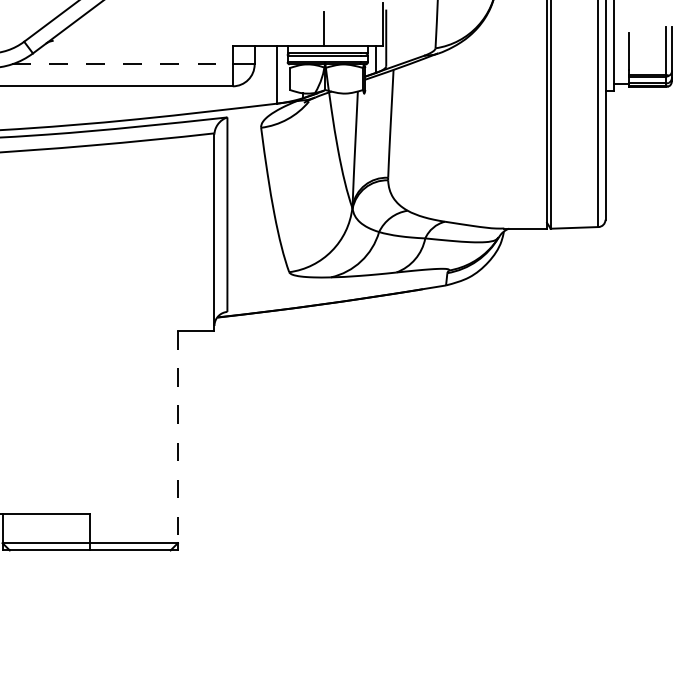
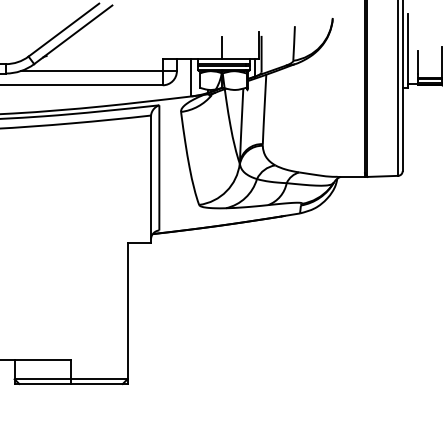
line: (123, 64) -> (92, 71), dashed -> solid
line: (177, 437) -> (127, 311), dashed -> solid

